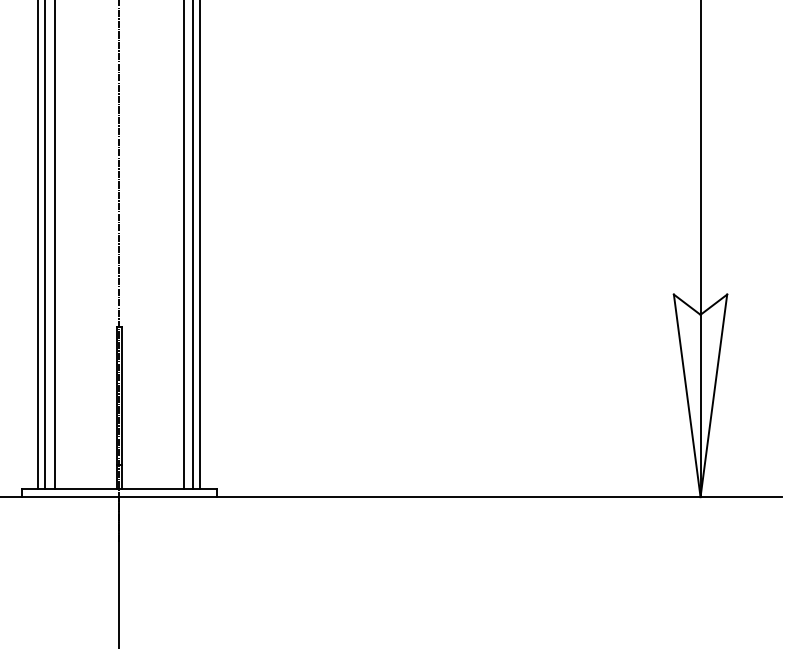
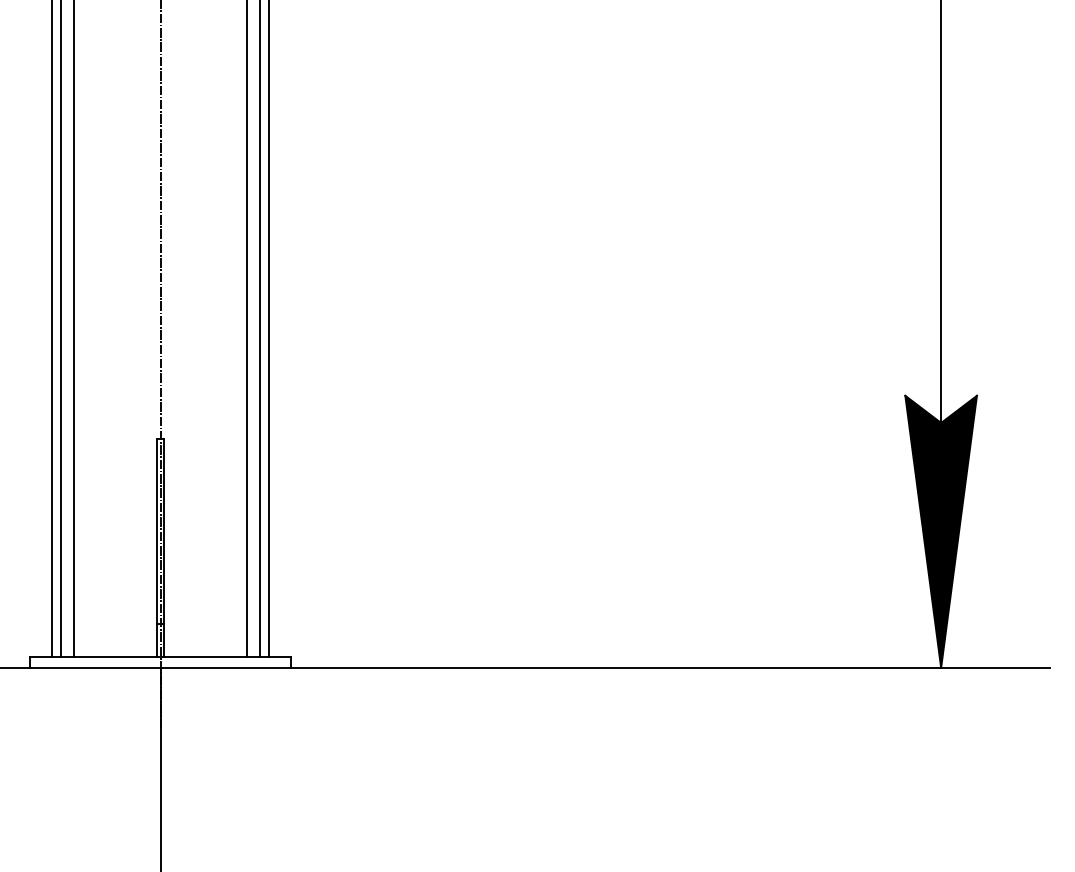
fill: (700, 395) -> (940, 531), added

